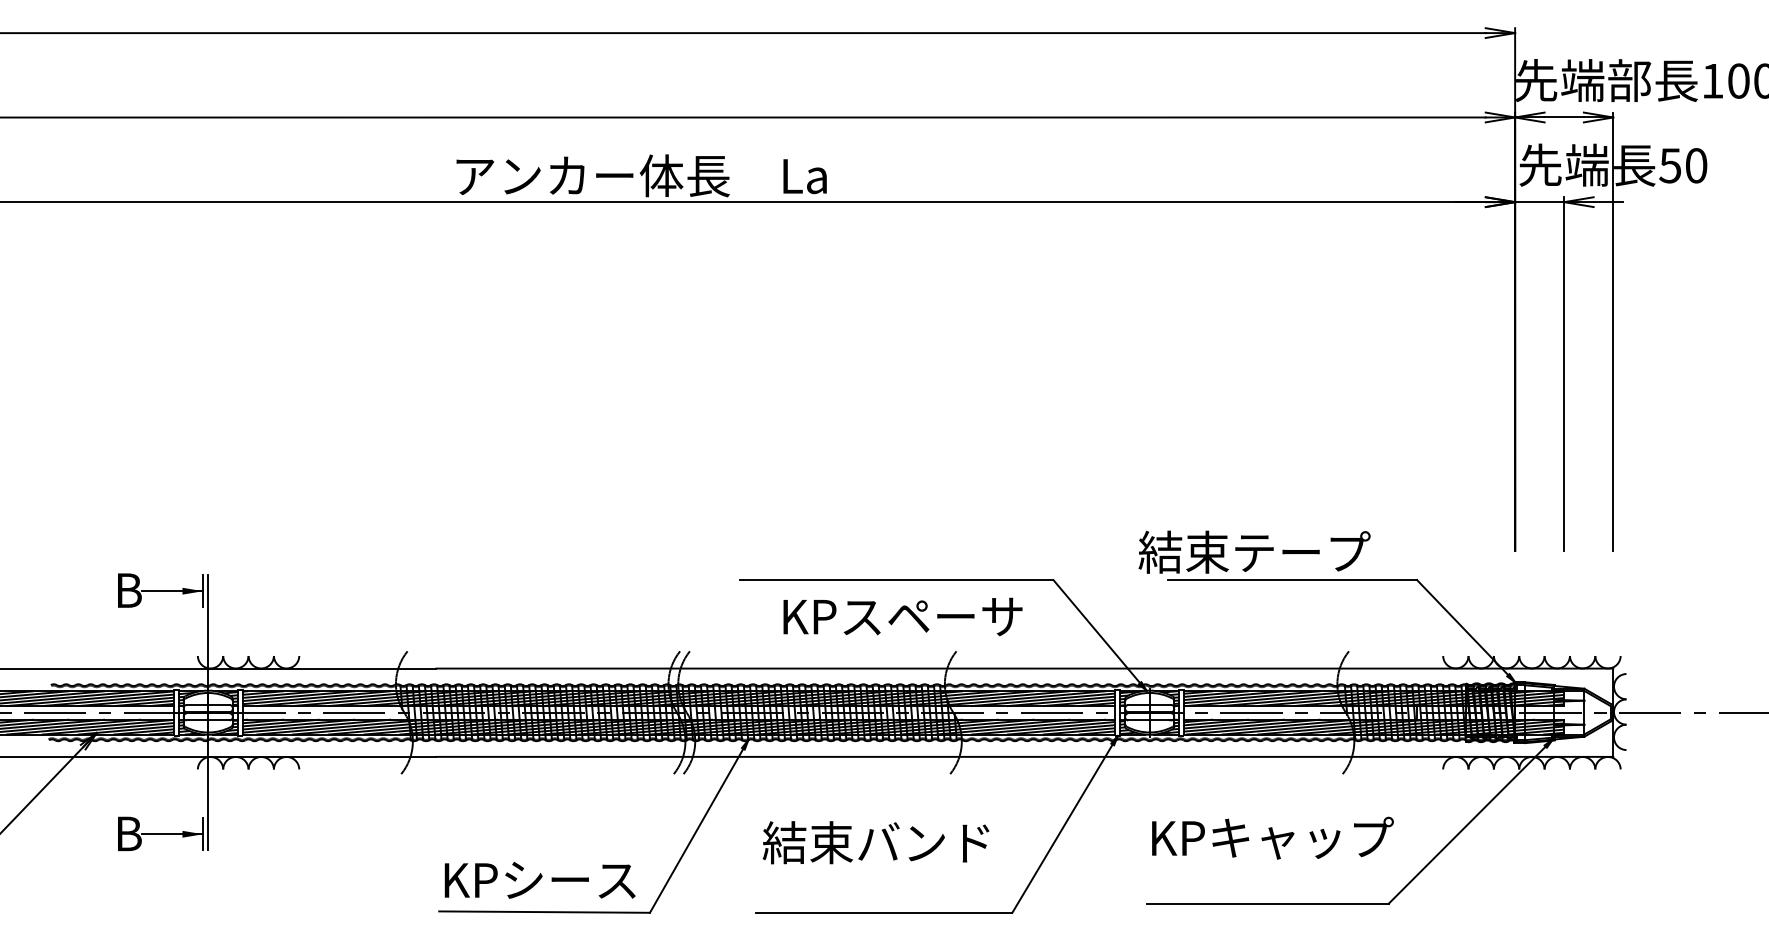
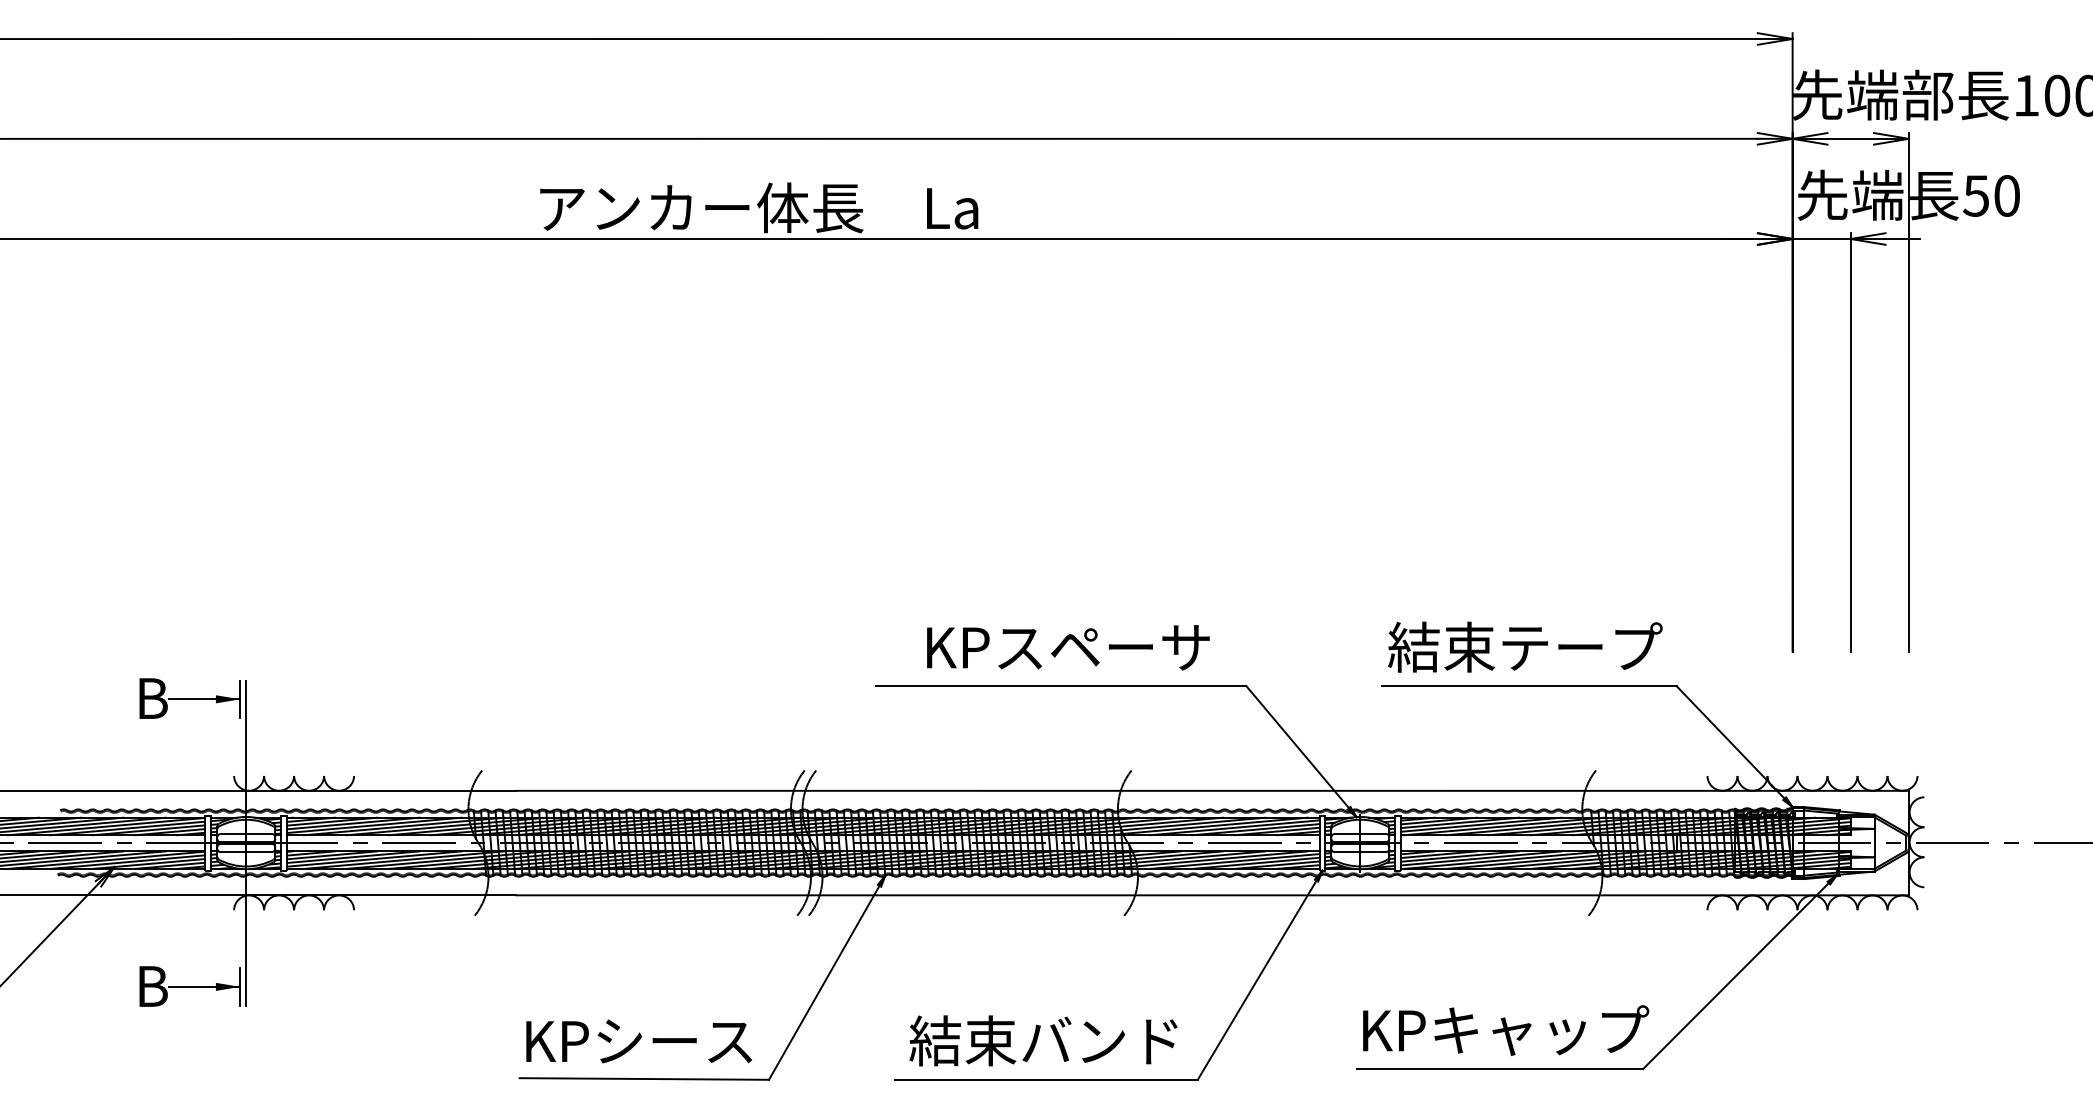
text: (1254, 551) -> (1525, 646), moved
text: (903, 616) -> (1068, 647), moved
text: (1273, 838) -> (1506, 1030), moved
text: (876, 842) -> (1043, 1040), moved

